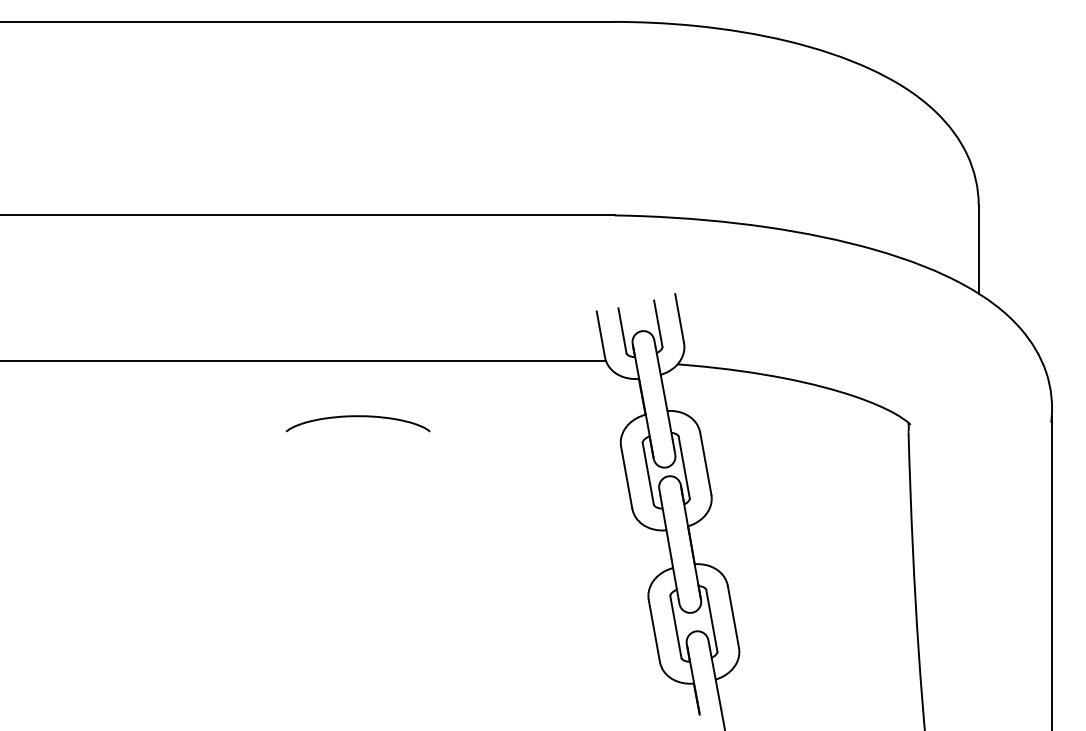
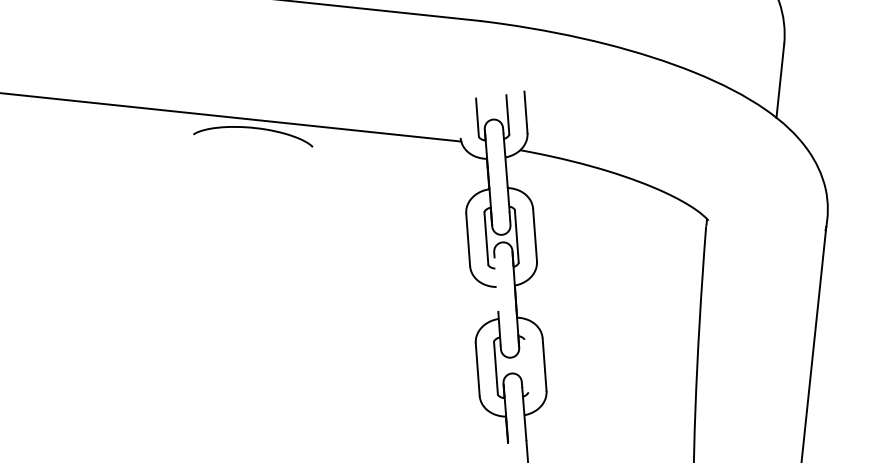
line: (600, 334) -> (458, 118), removed
curve: (357, 417) -> (253, 129), moved
line: (665, 527) -> (496, 284), removed
line: (711, 620) -> (526, 365), removed

